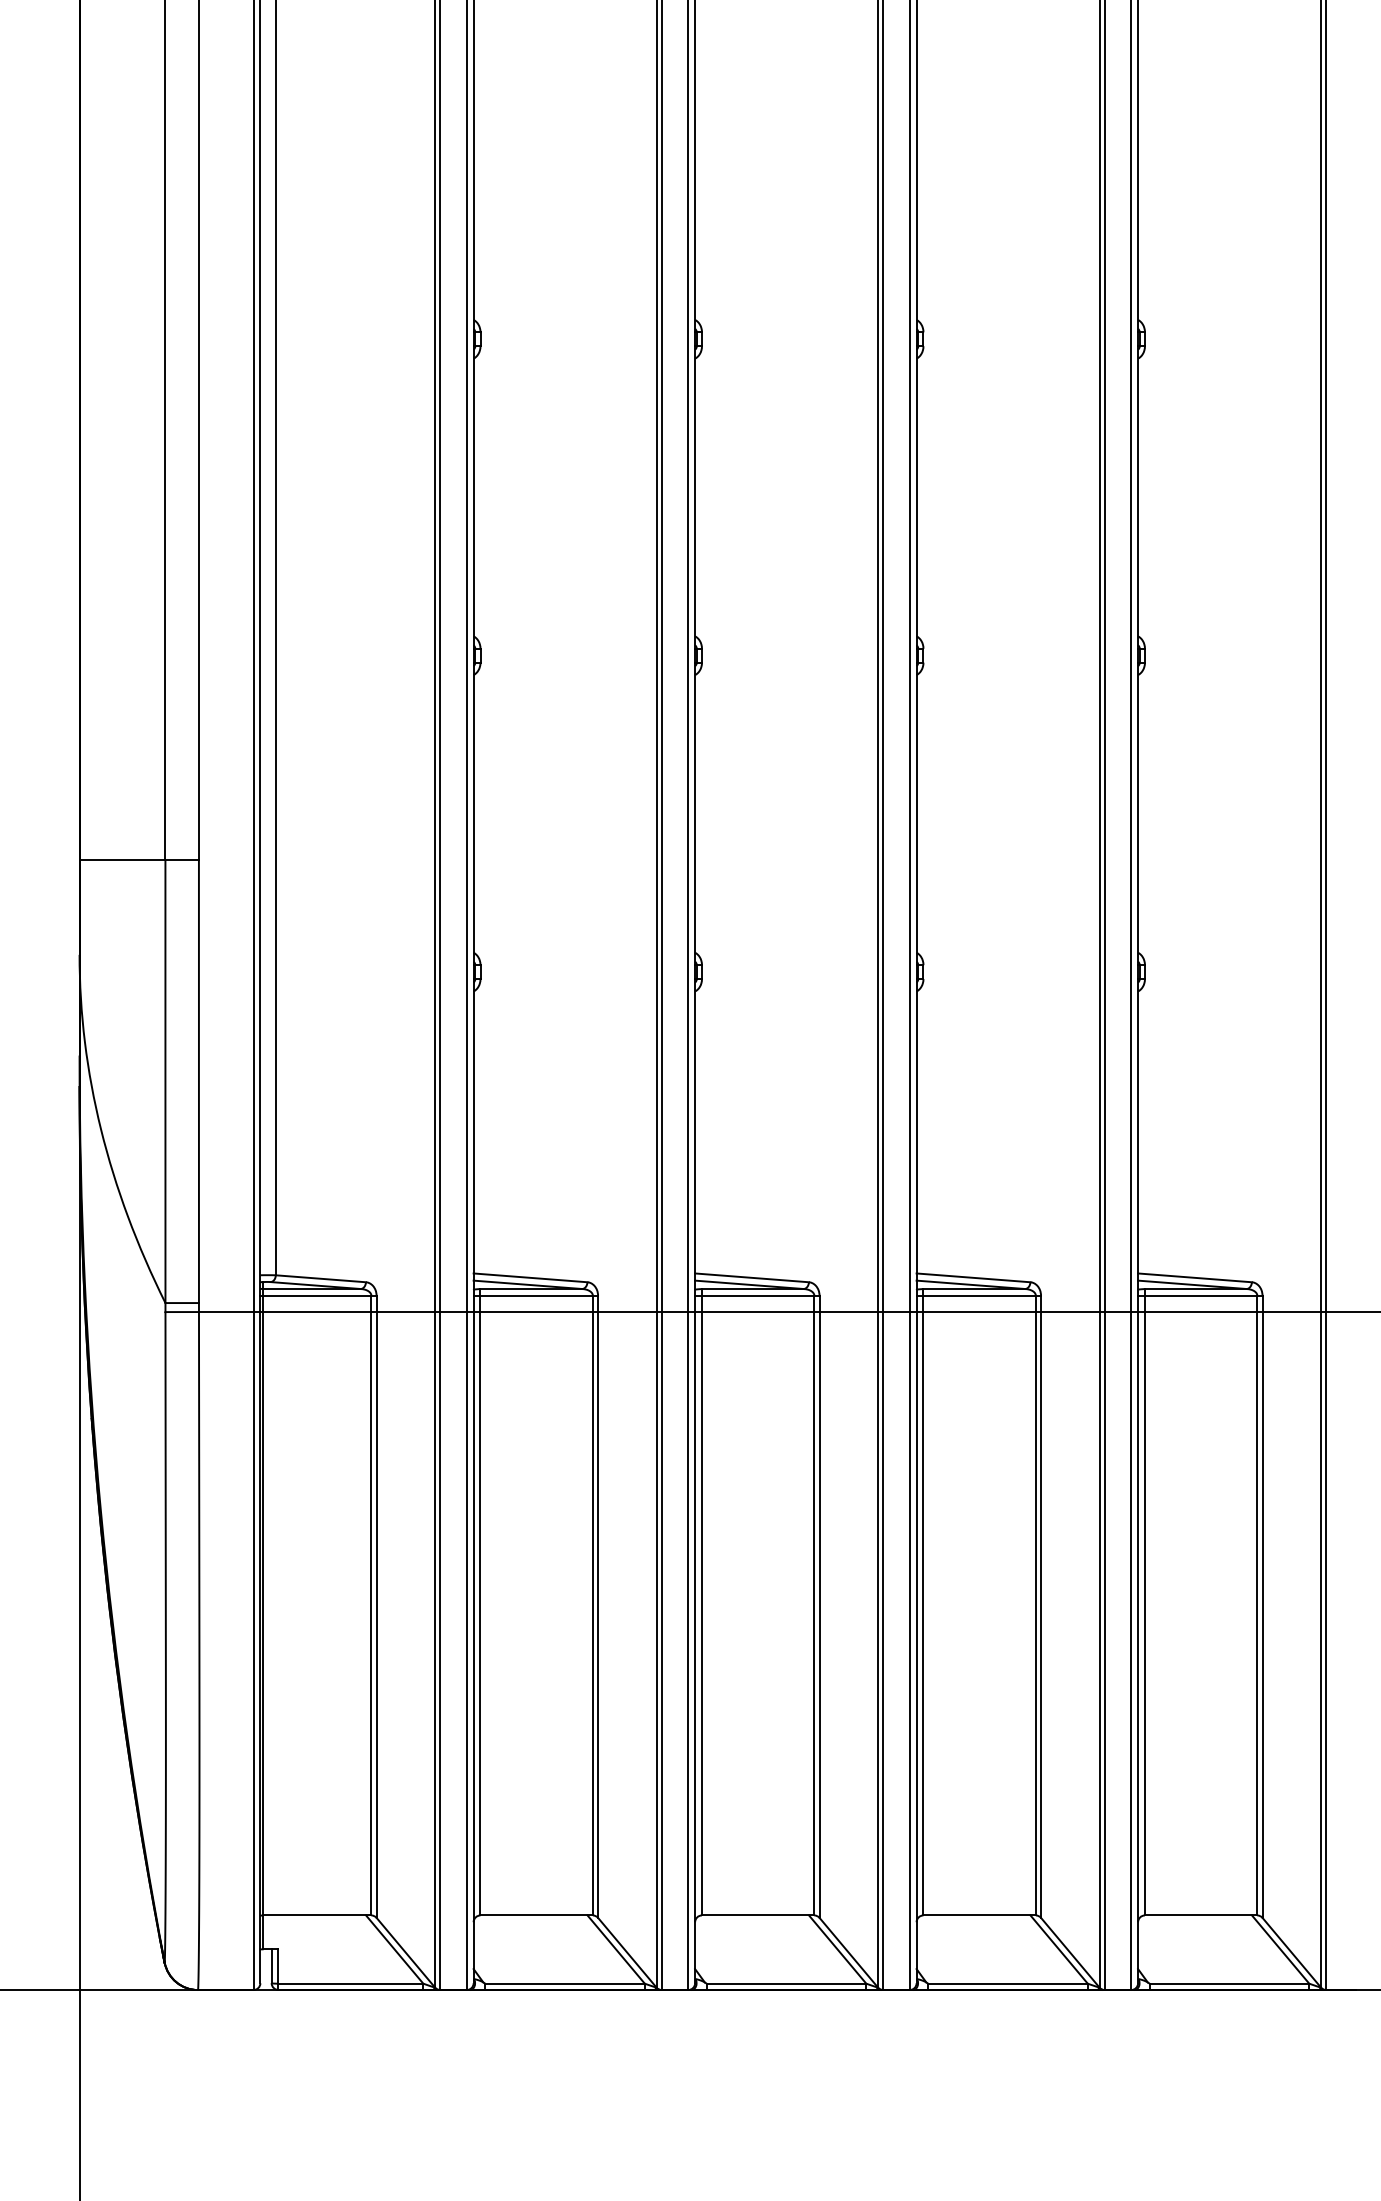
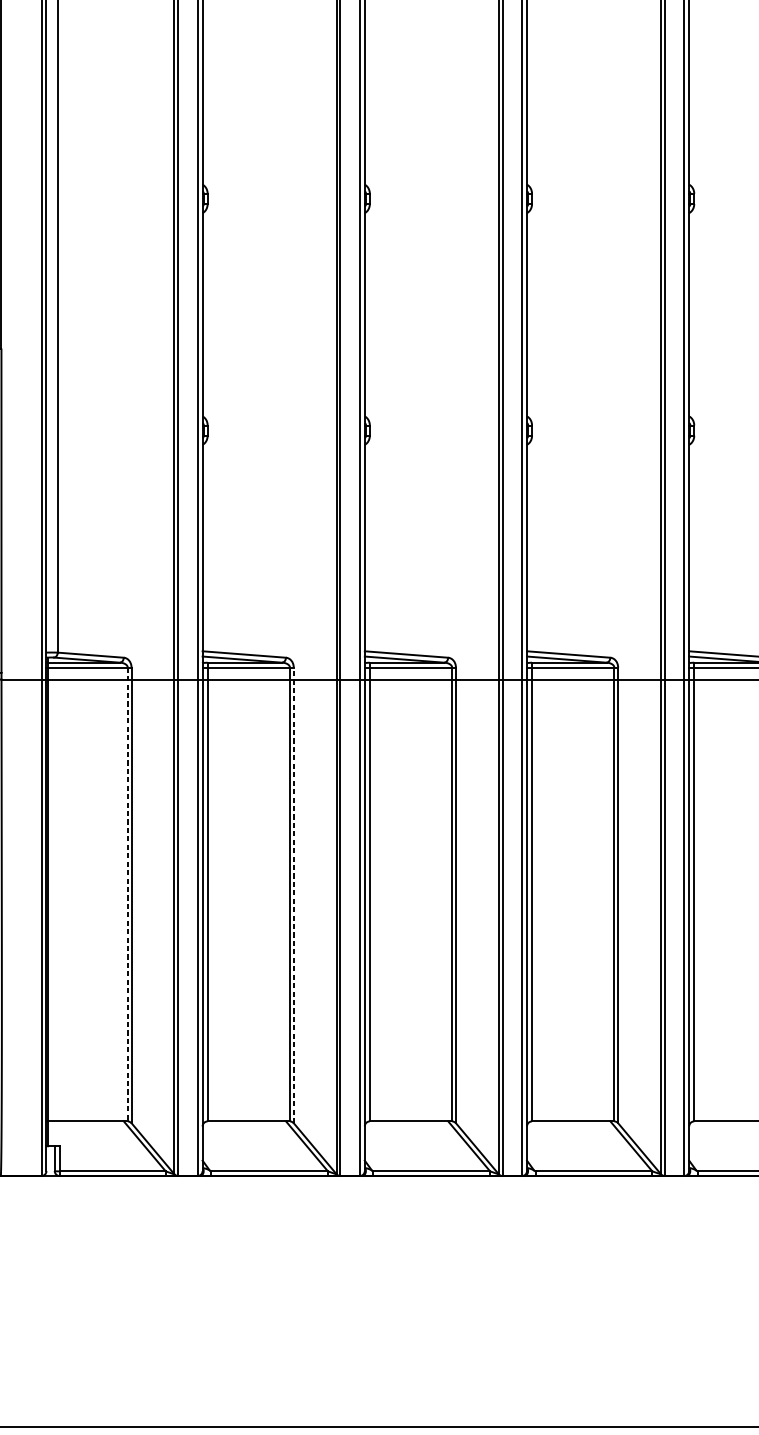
line: (371, 1605) -> (127, 894), solid -> dashed
line: (598, 1606) -> (294, 895), solid -> dashed

